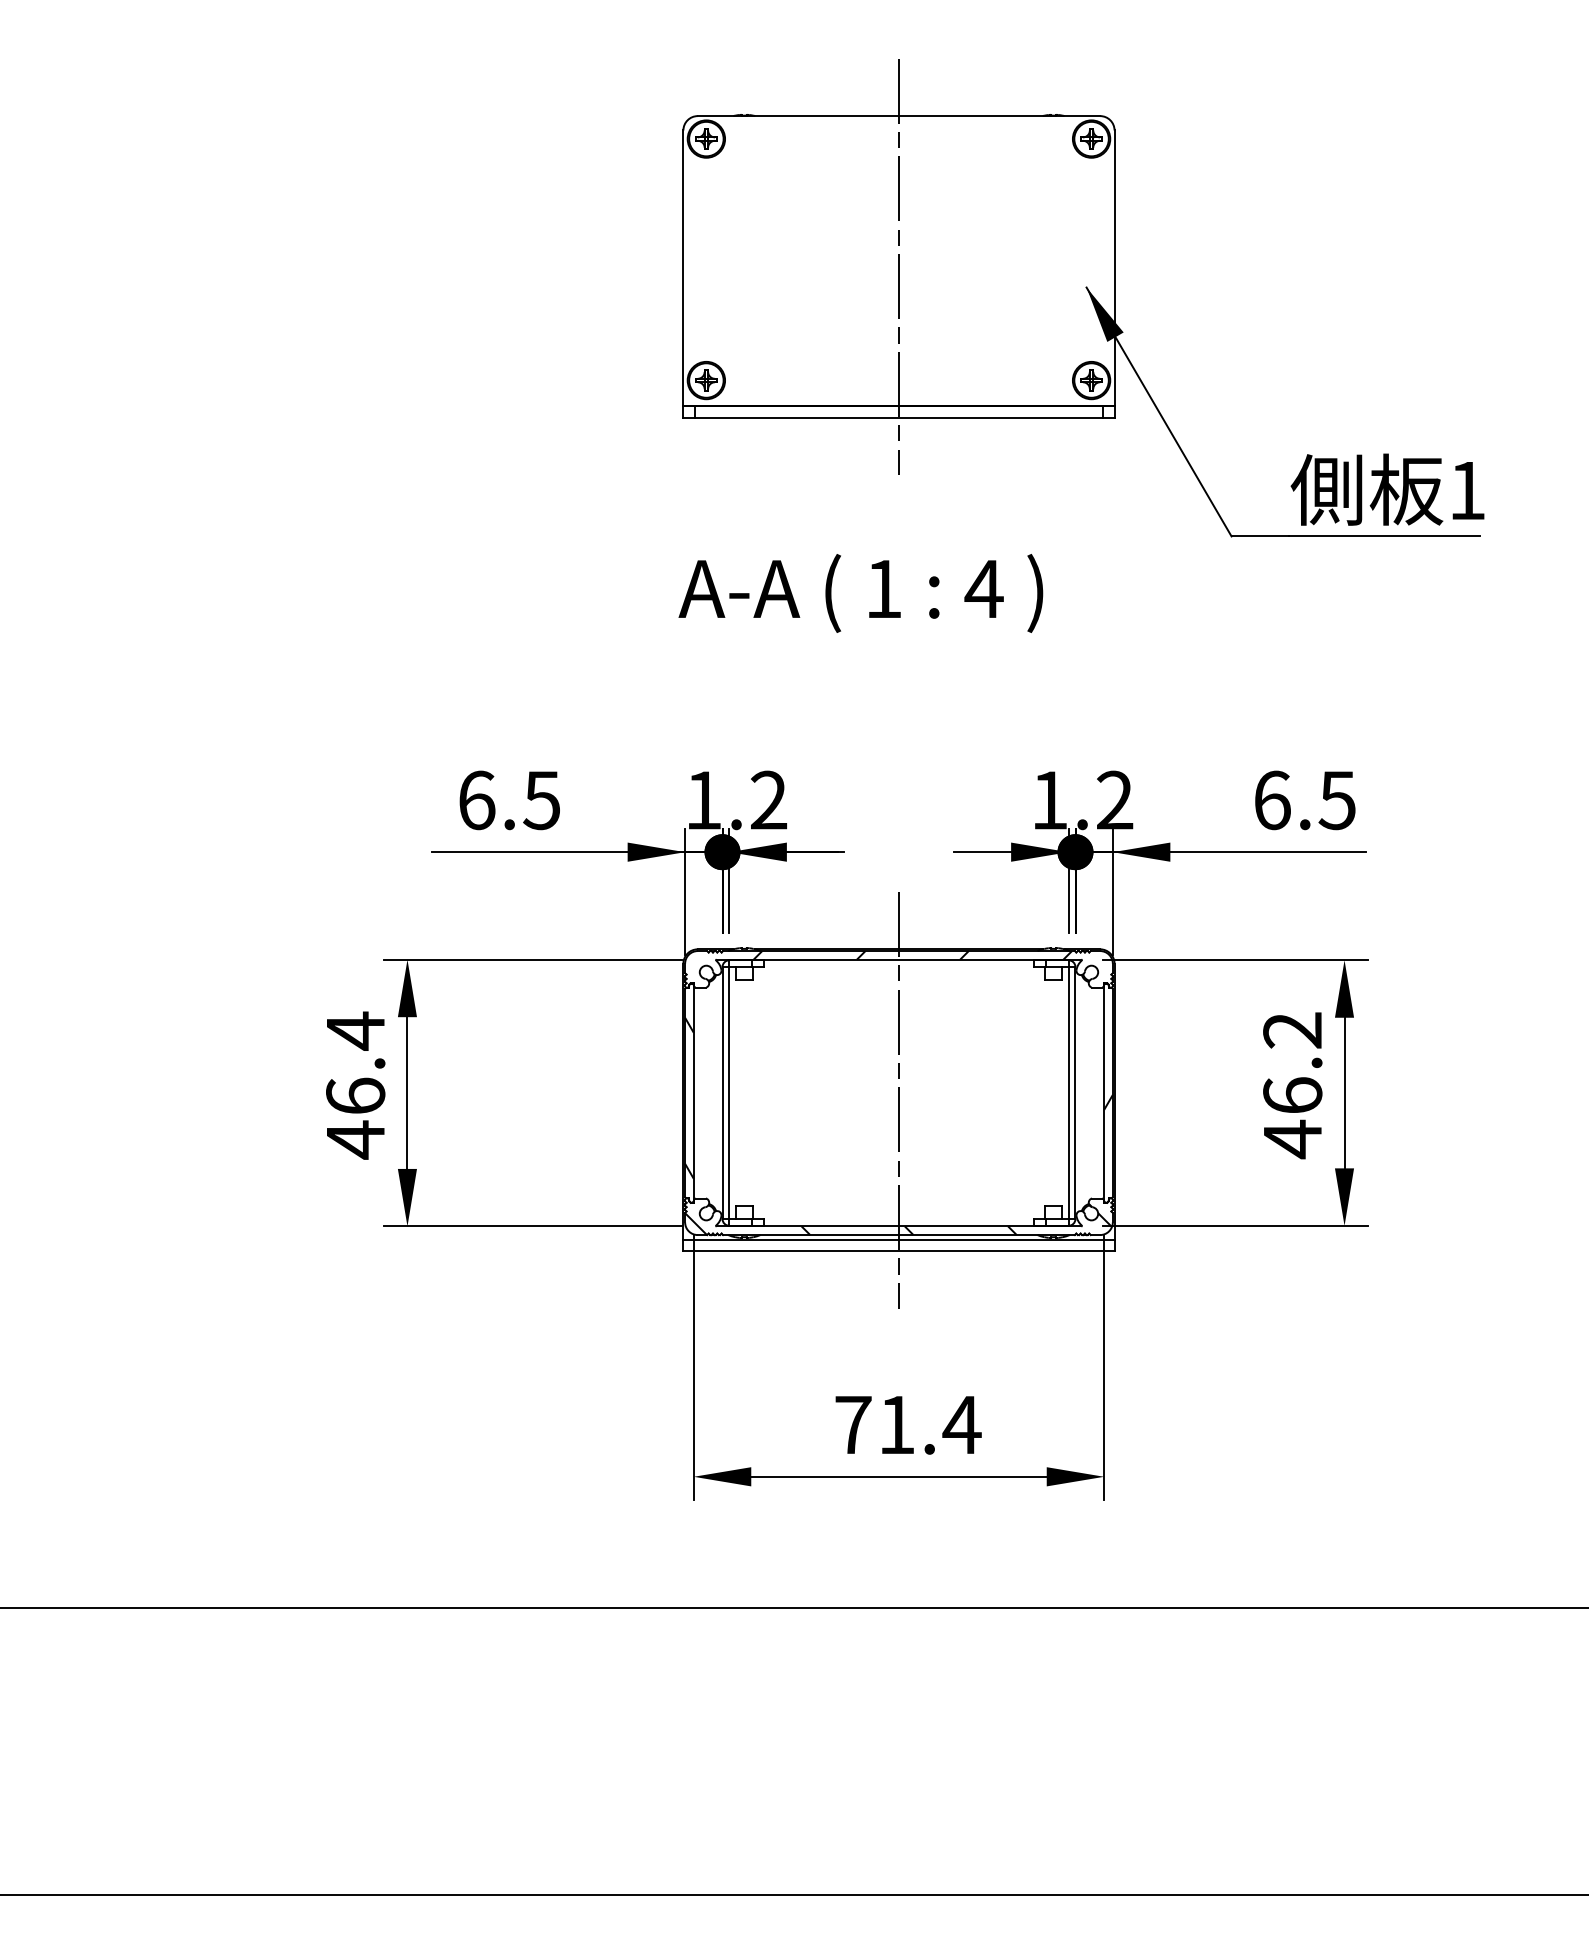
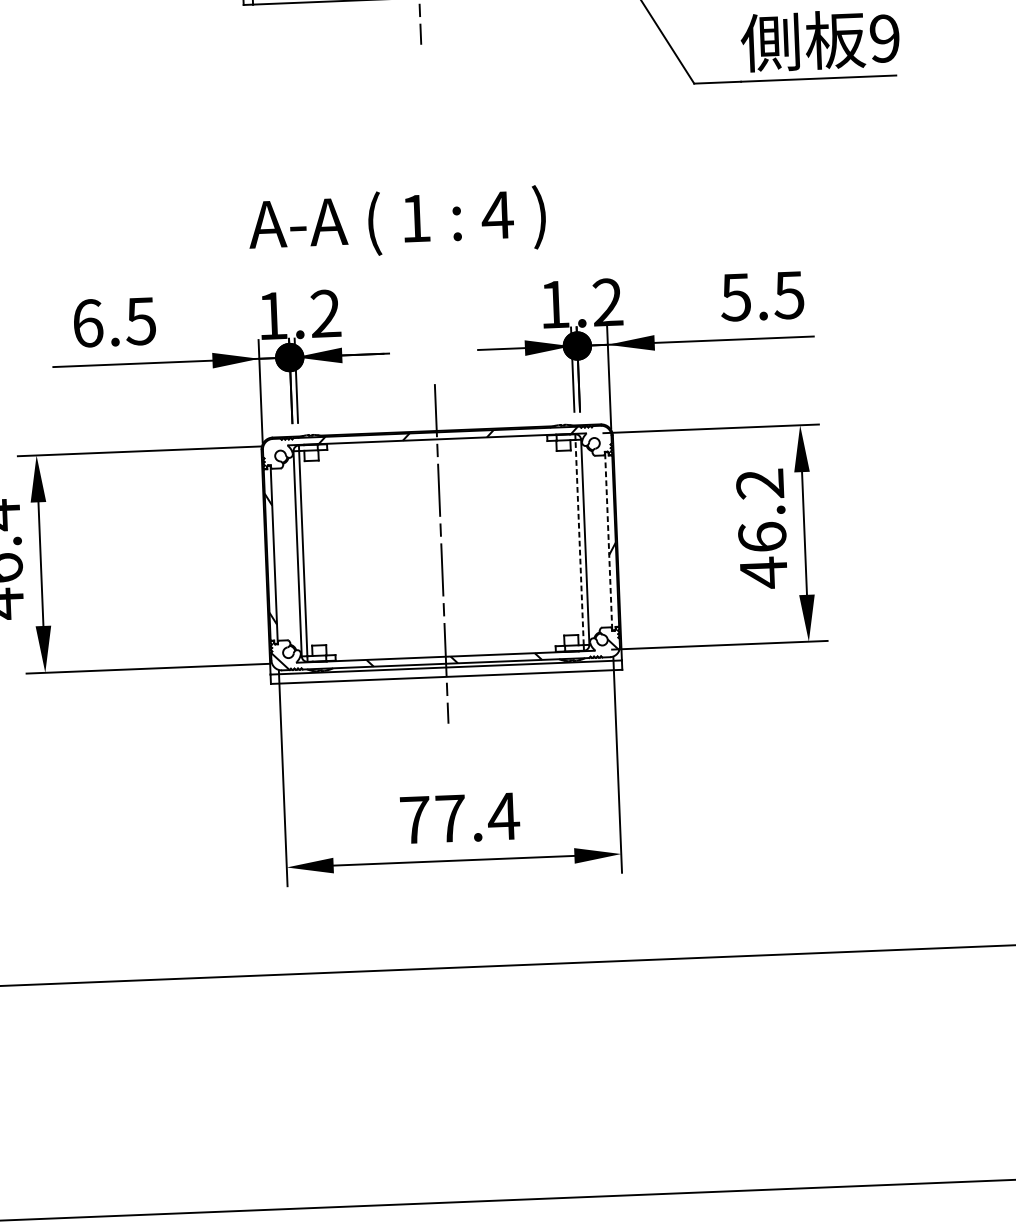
text: (1467, 490) -> (884, 38), 1 -> 9
text: (860, 593) -> (396, 222), moved
text: (1271, 800) -> (735, 297), 6.5 -> 5.5
line: (1068, 1093) -> (579, 542), solid -> dashed
line: (1104, 1093) -> (608, 541), solid -> dashed
text: (897, 1424) -> (451, 818), 71.4 -> 77.4

